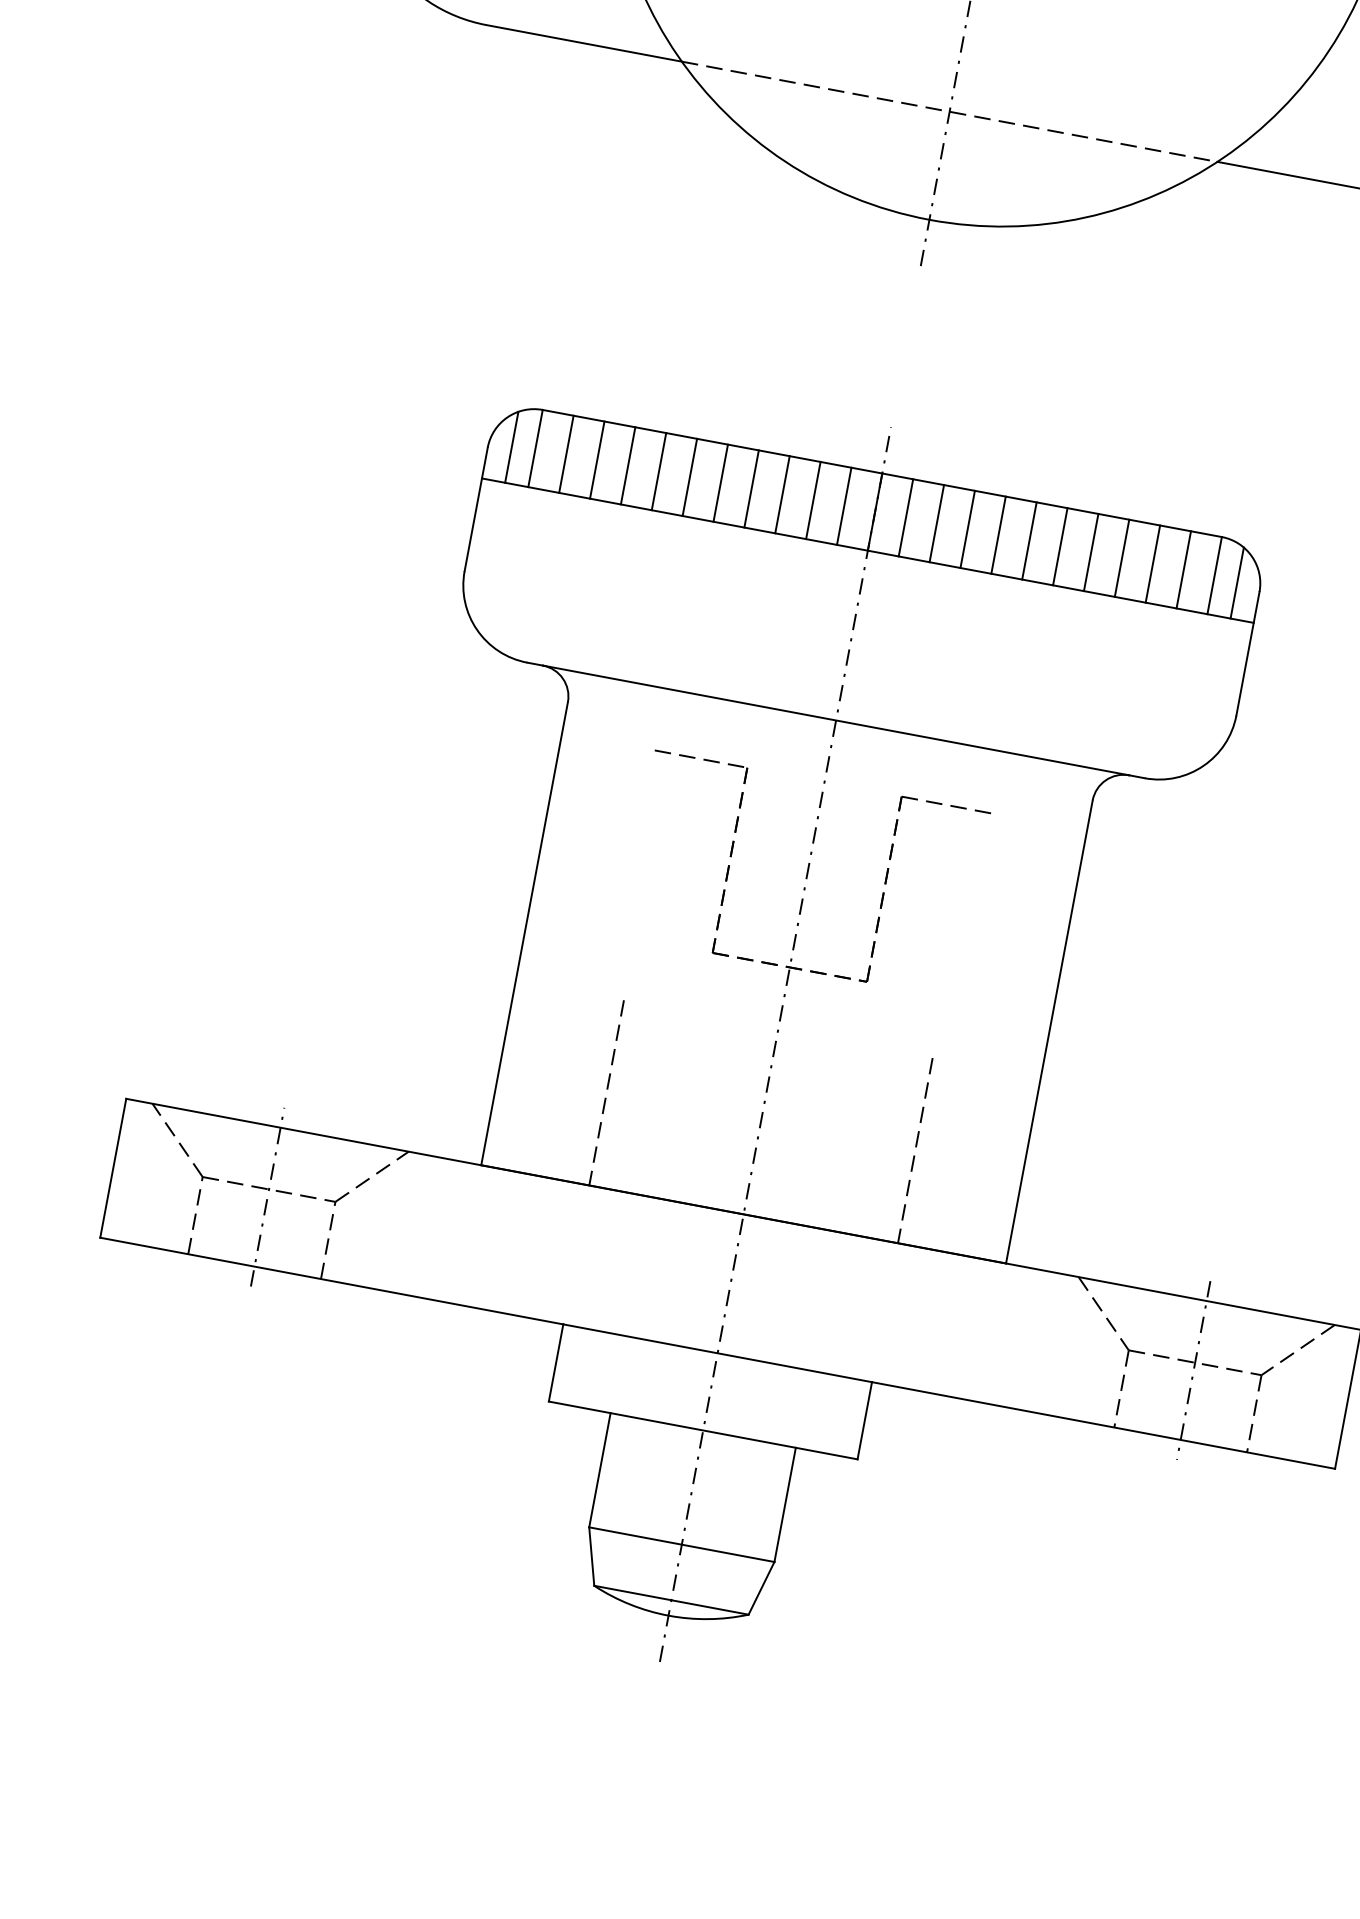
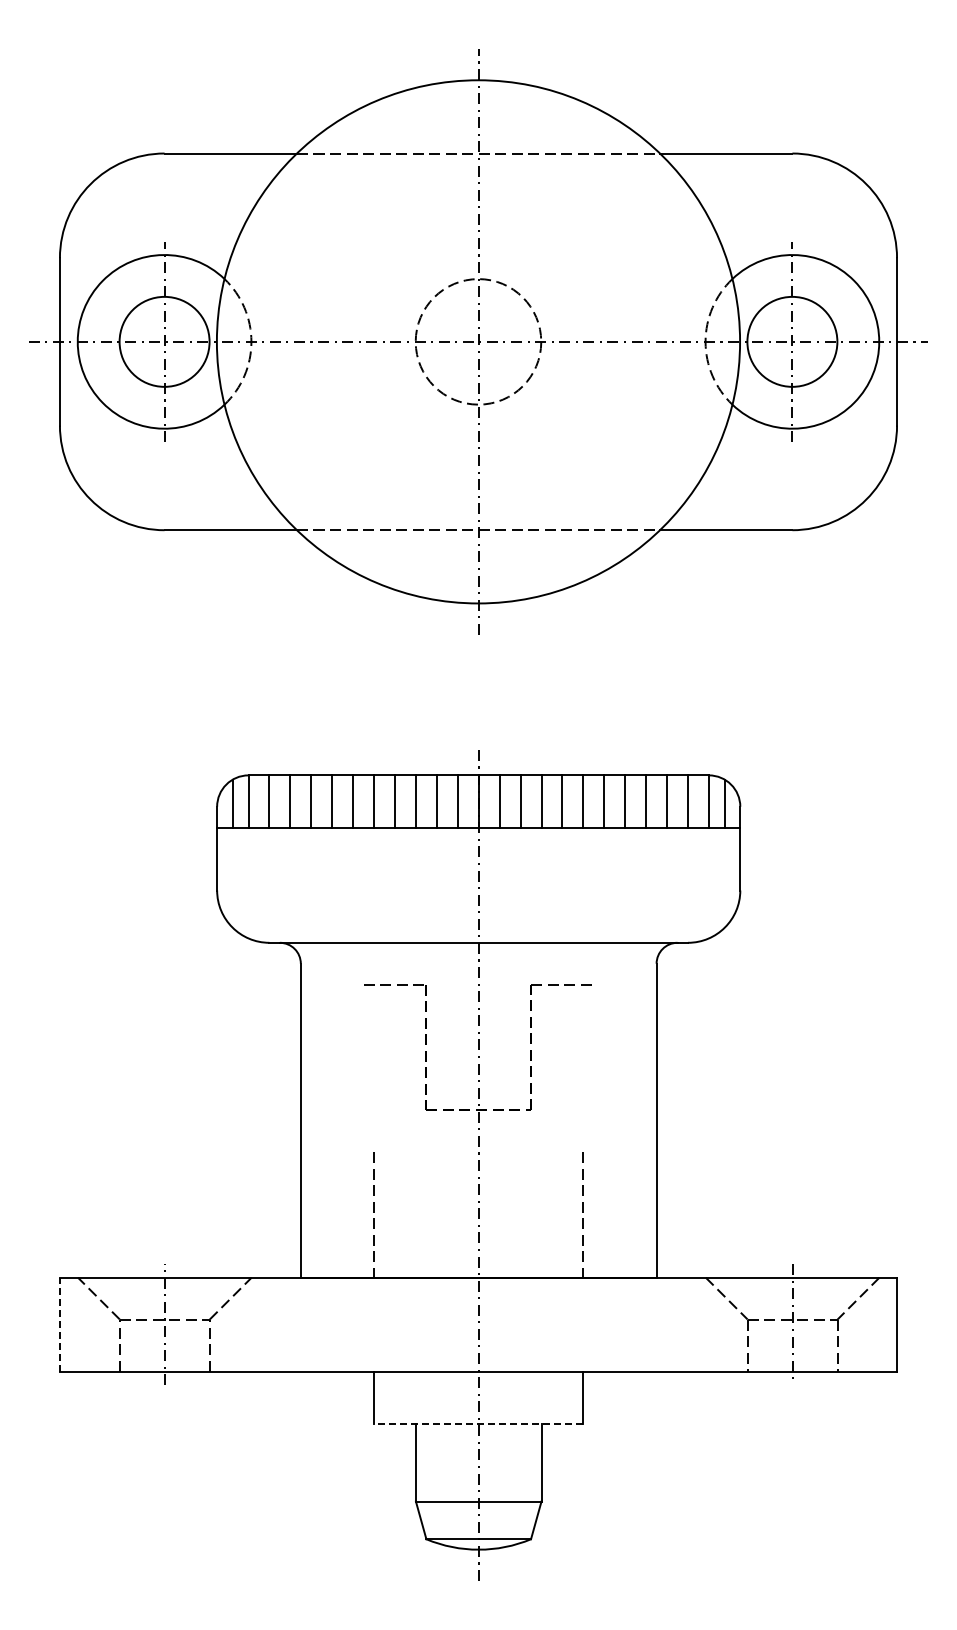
line: (113, 1168) -> (60, 1324), solid -> dashed
line: (702, 1430) -> (478, 1424), solid -> dashed

